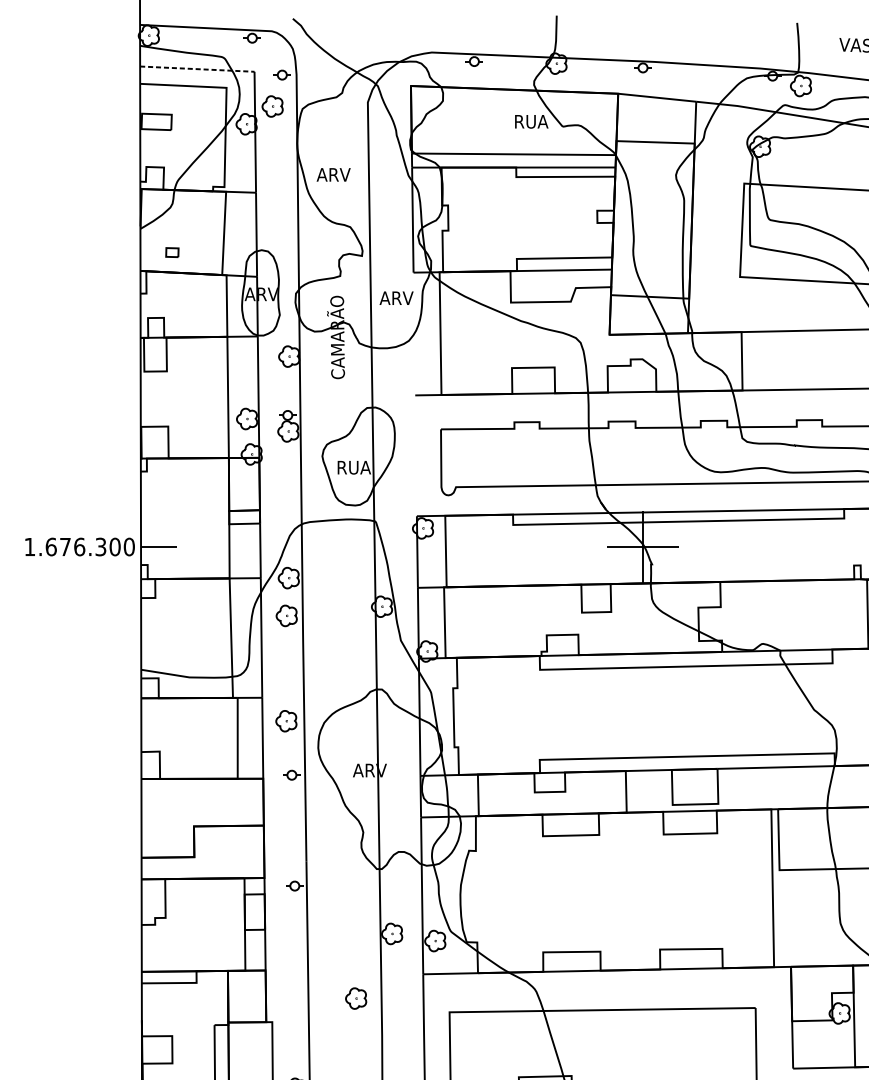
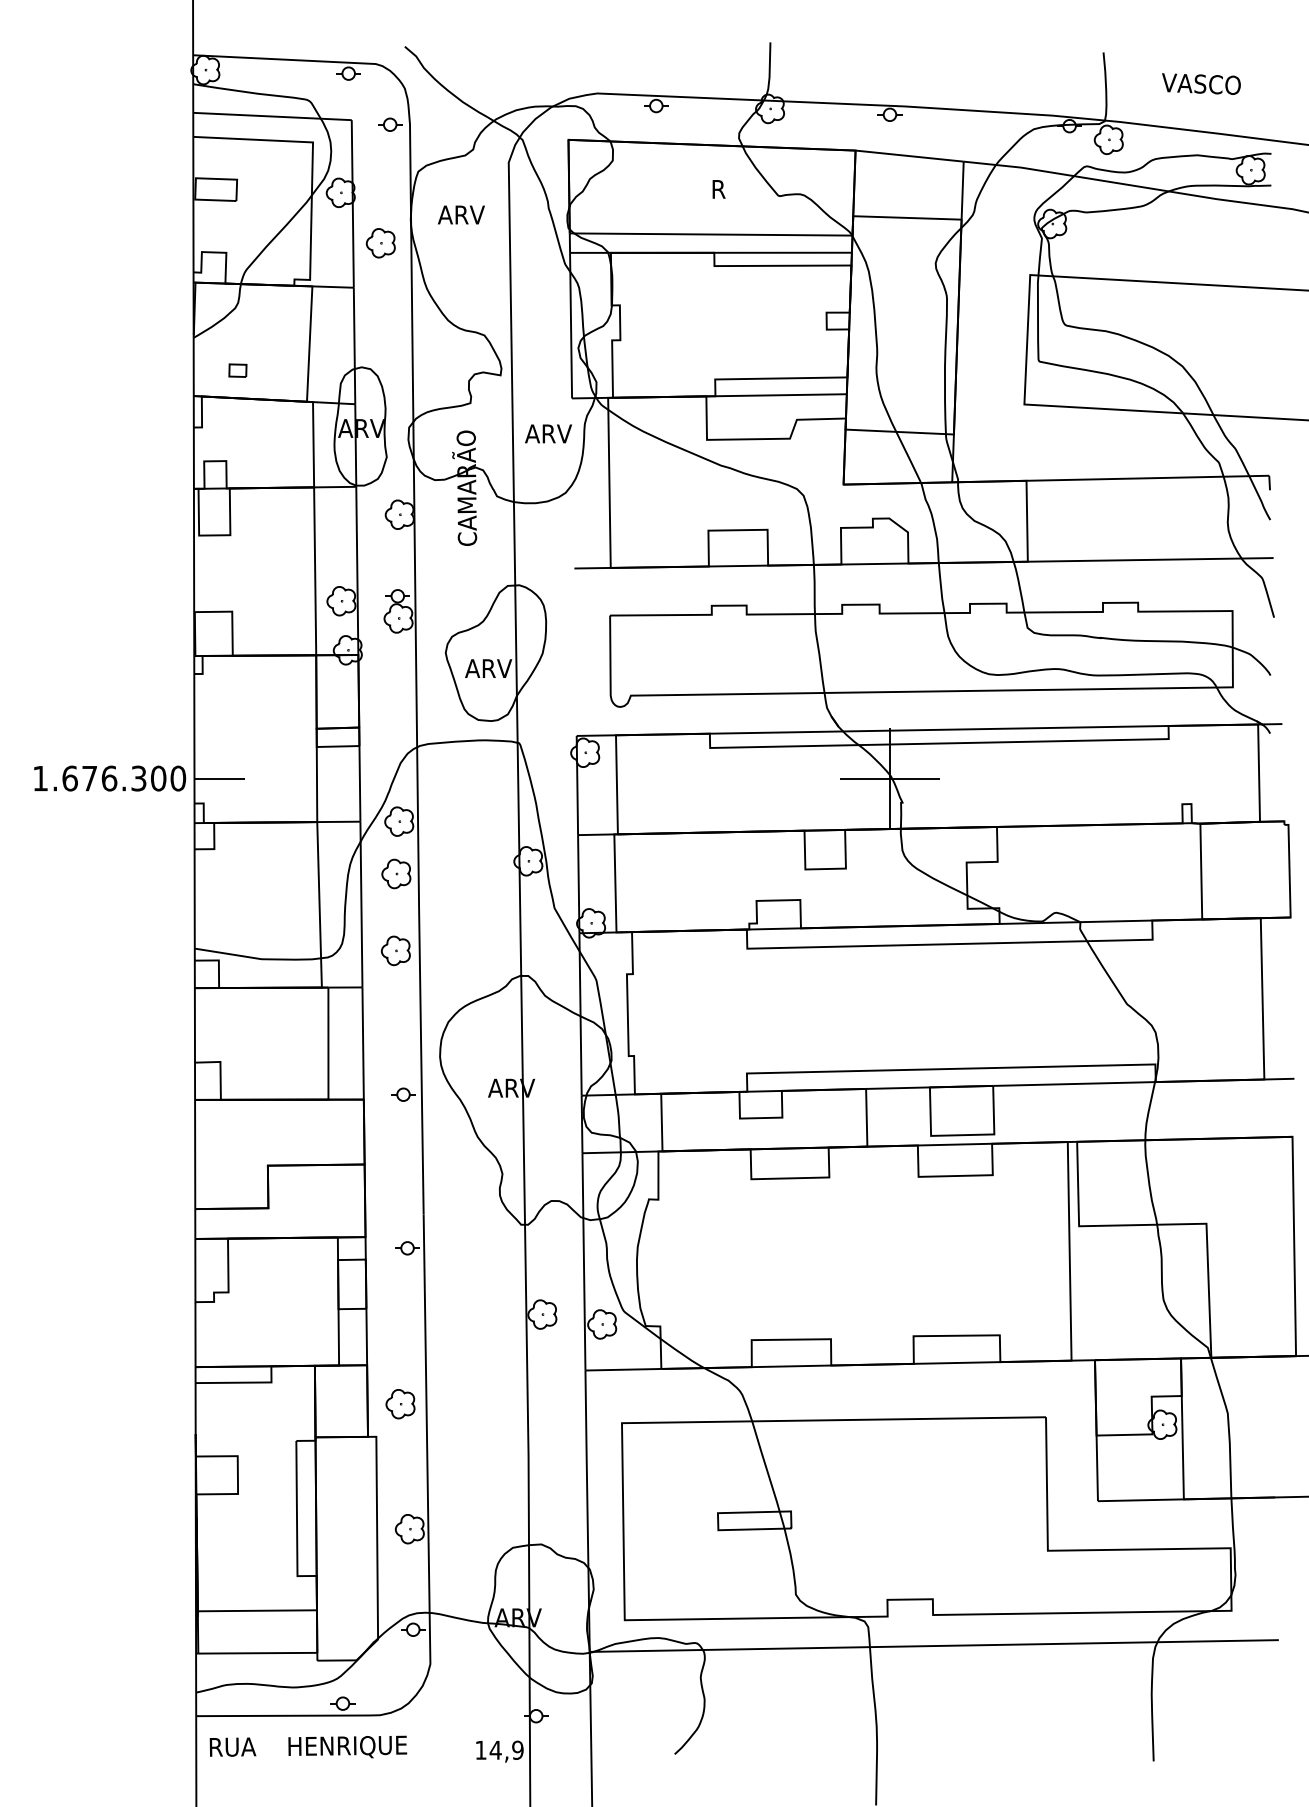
line: (198, 69) -> (273, 116), dashed -> solid
part: (272, 106) -> (380, 243), moved
text: (537, 121) -> (743, 189), RUA -> R
text: (333, 174) -> (461, 214), moved
text: (353, 467) -> (489, 668), RUA -> ARV
part: (286, 720) -> (395, 950), moved
part: (356, 998) -> (400, 1404), moved

